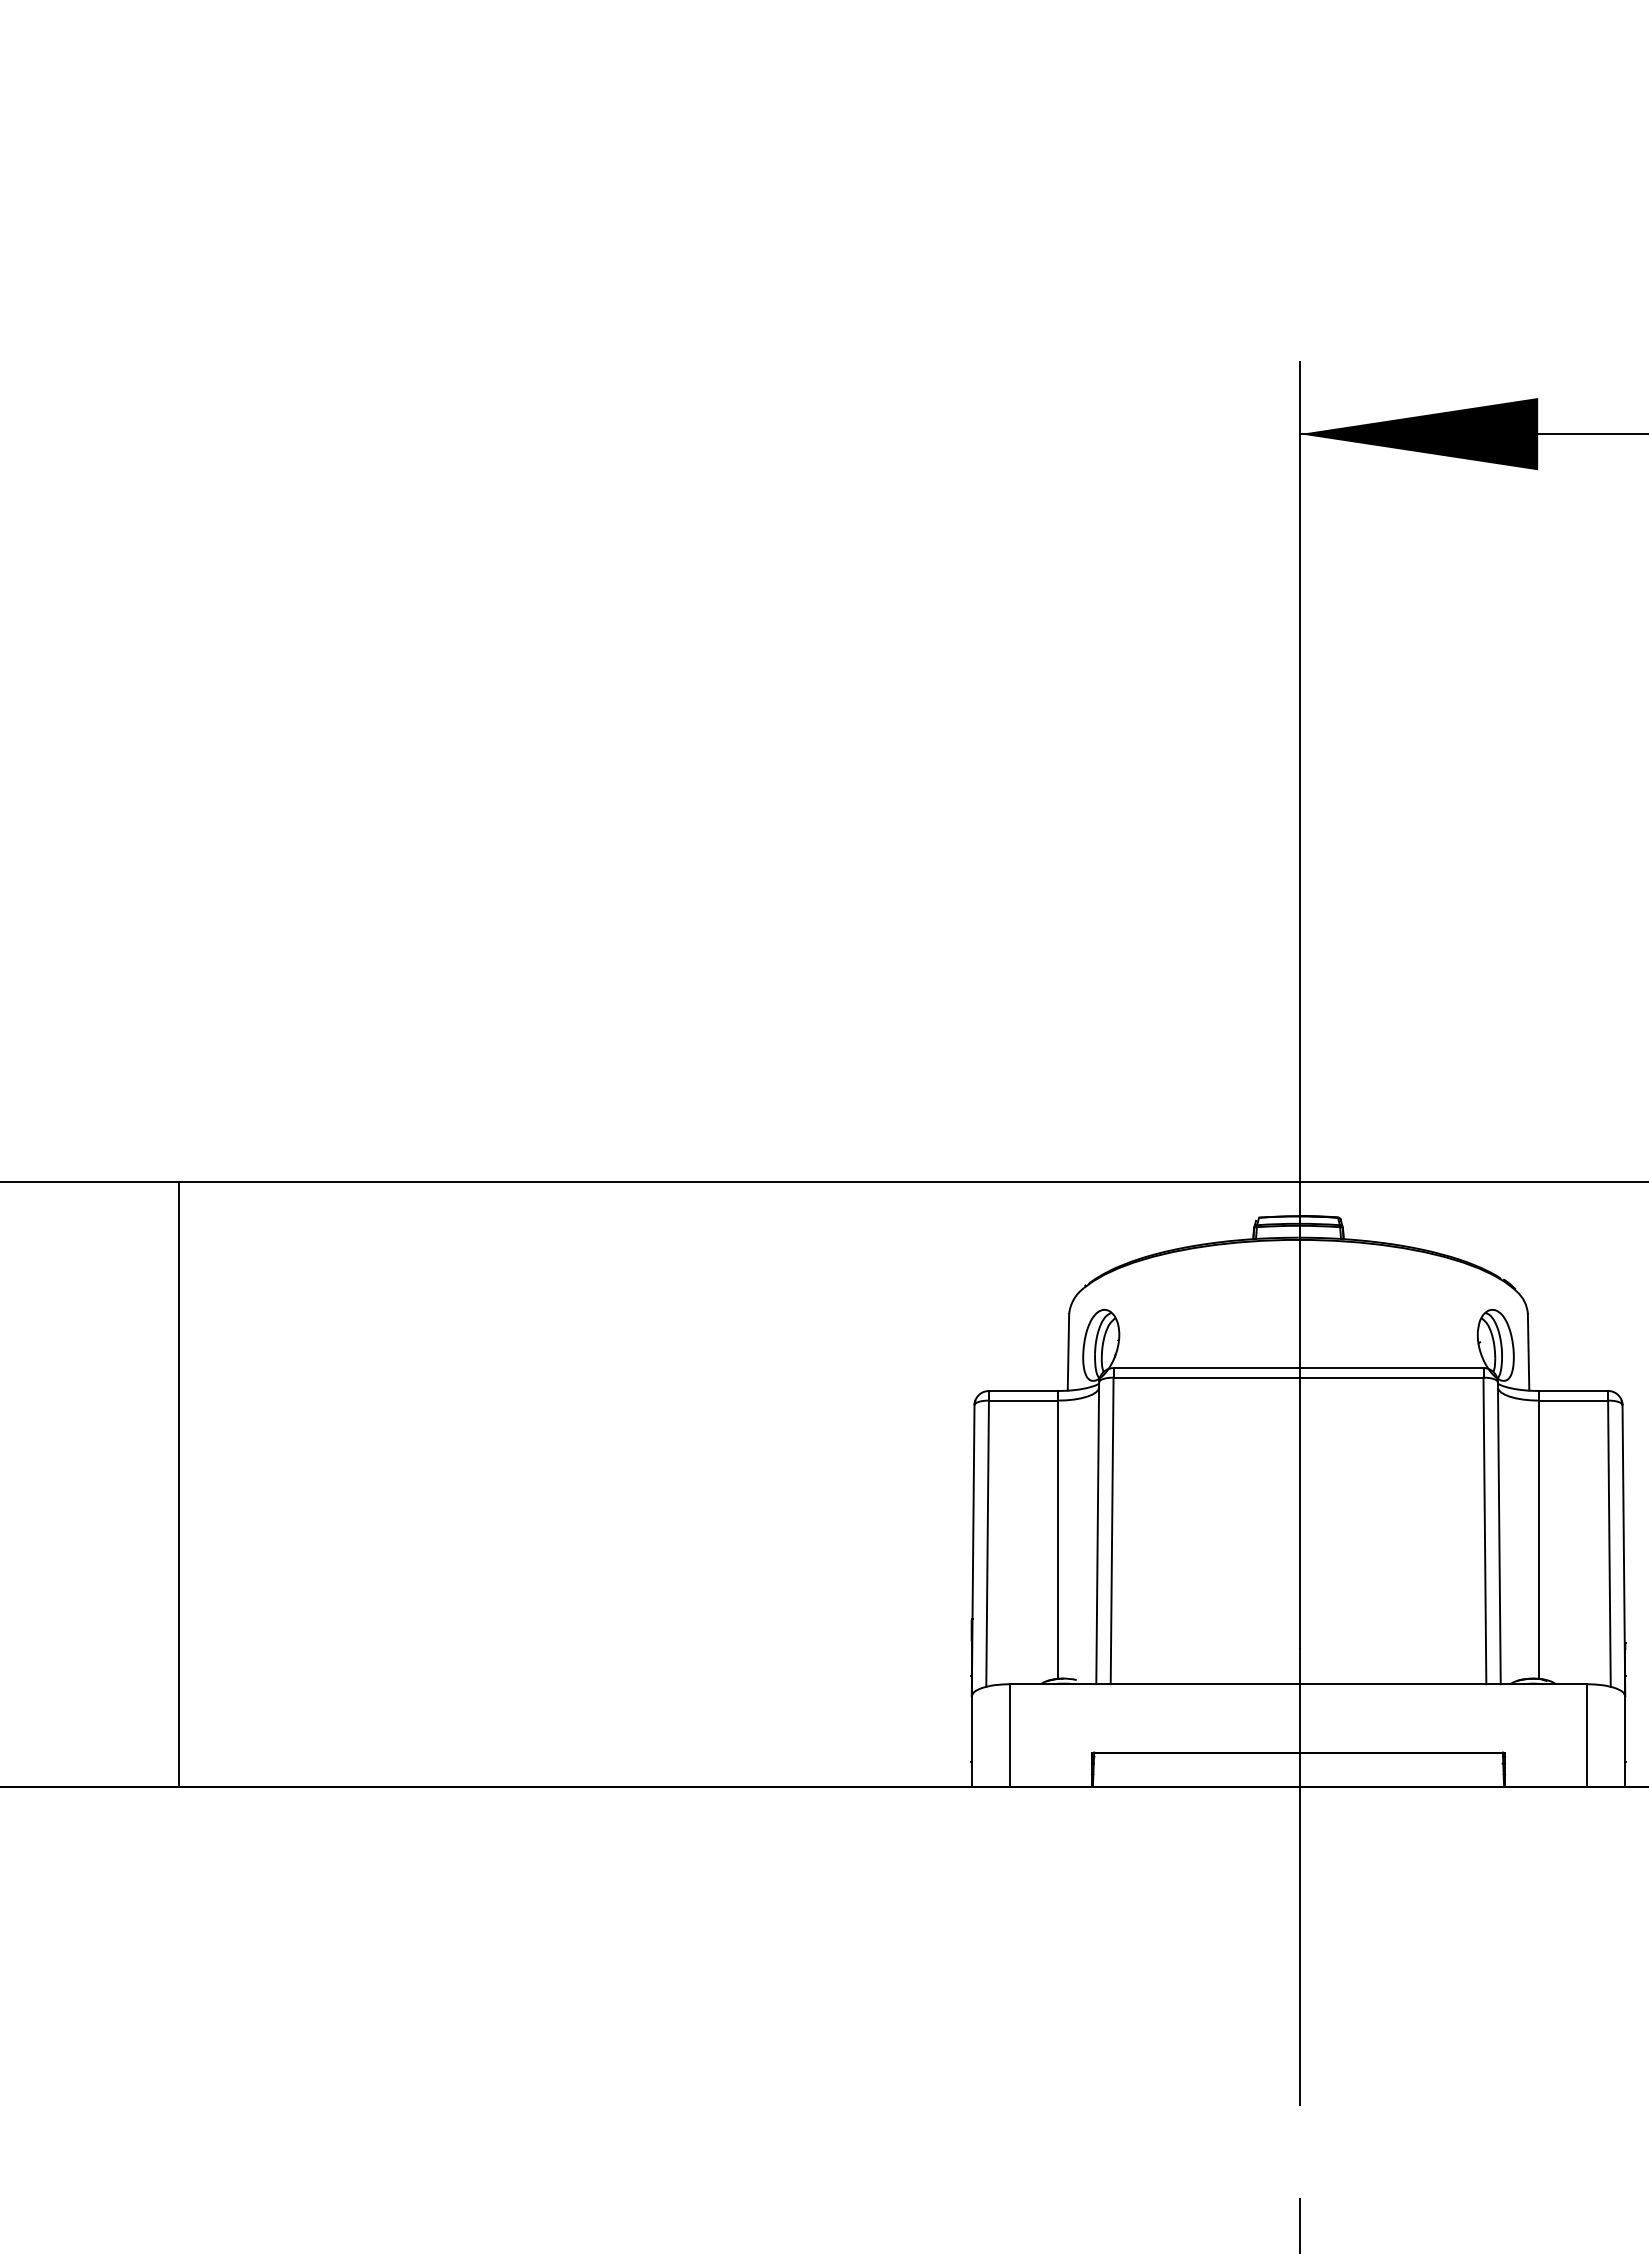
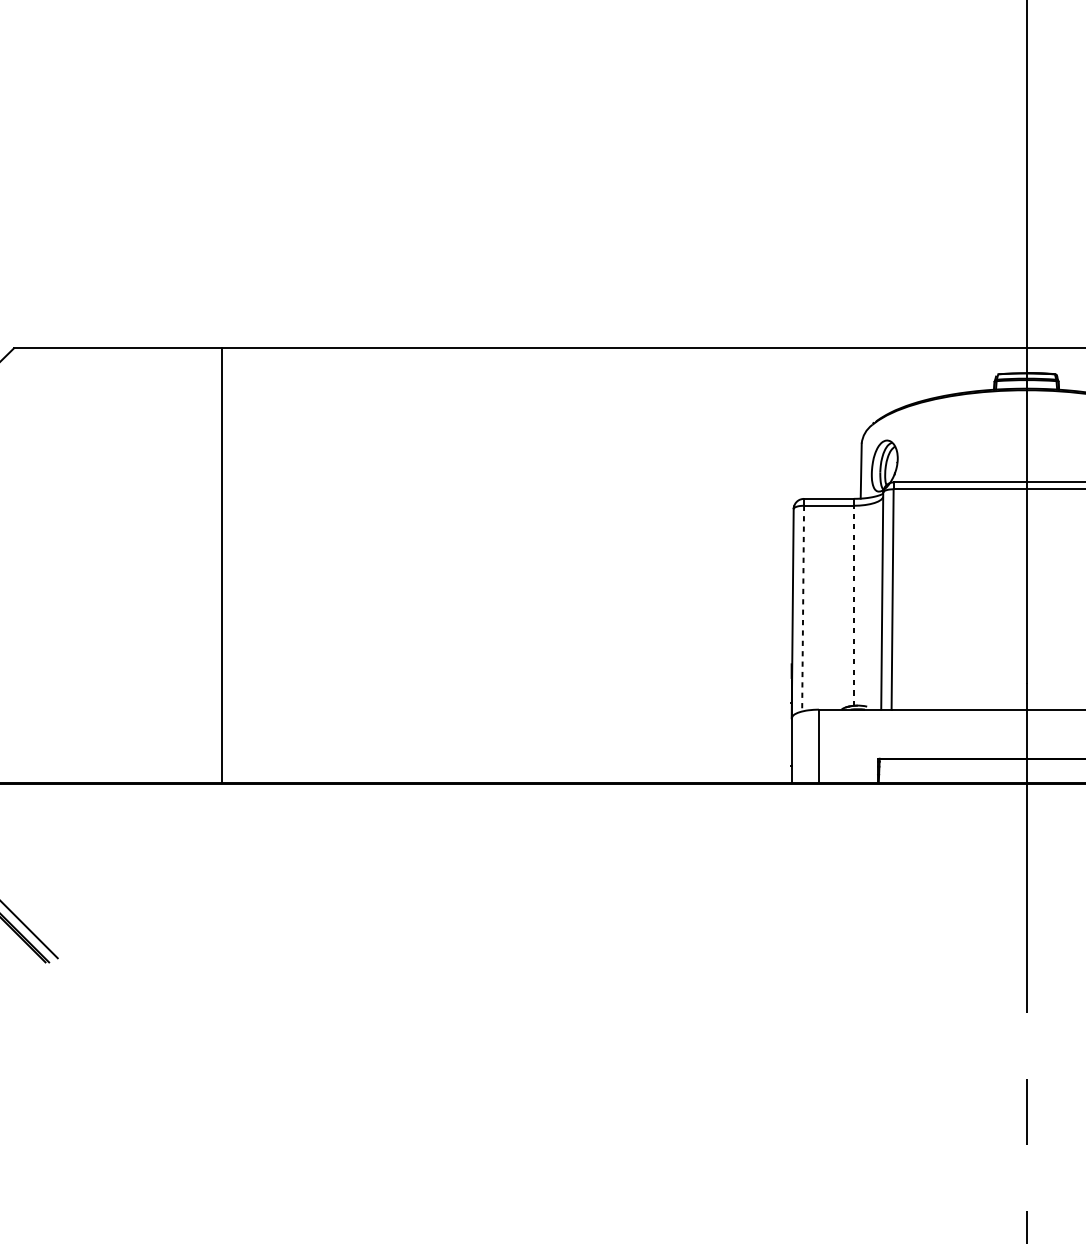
line: (1058, 1539) -> (854, 605), solid -> dashed
line: (987, 1544) -> (803, 609), solid -> dashed

